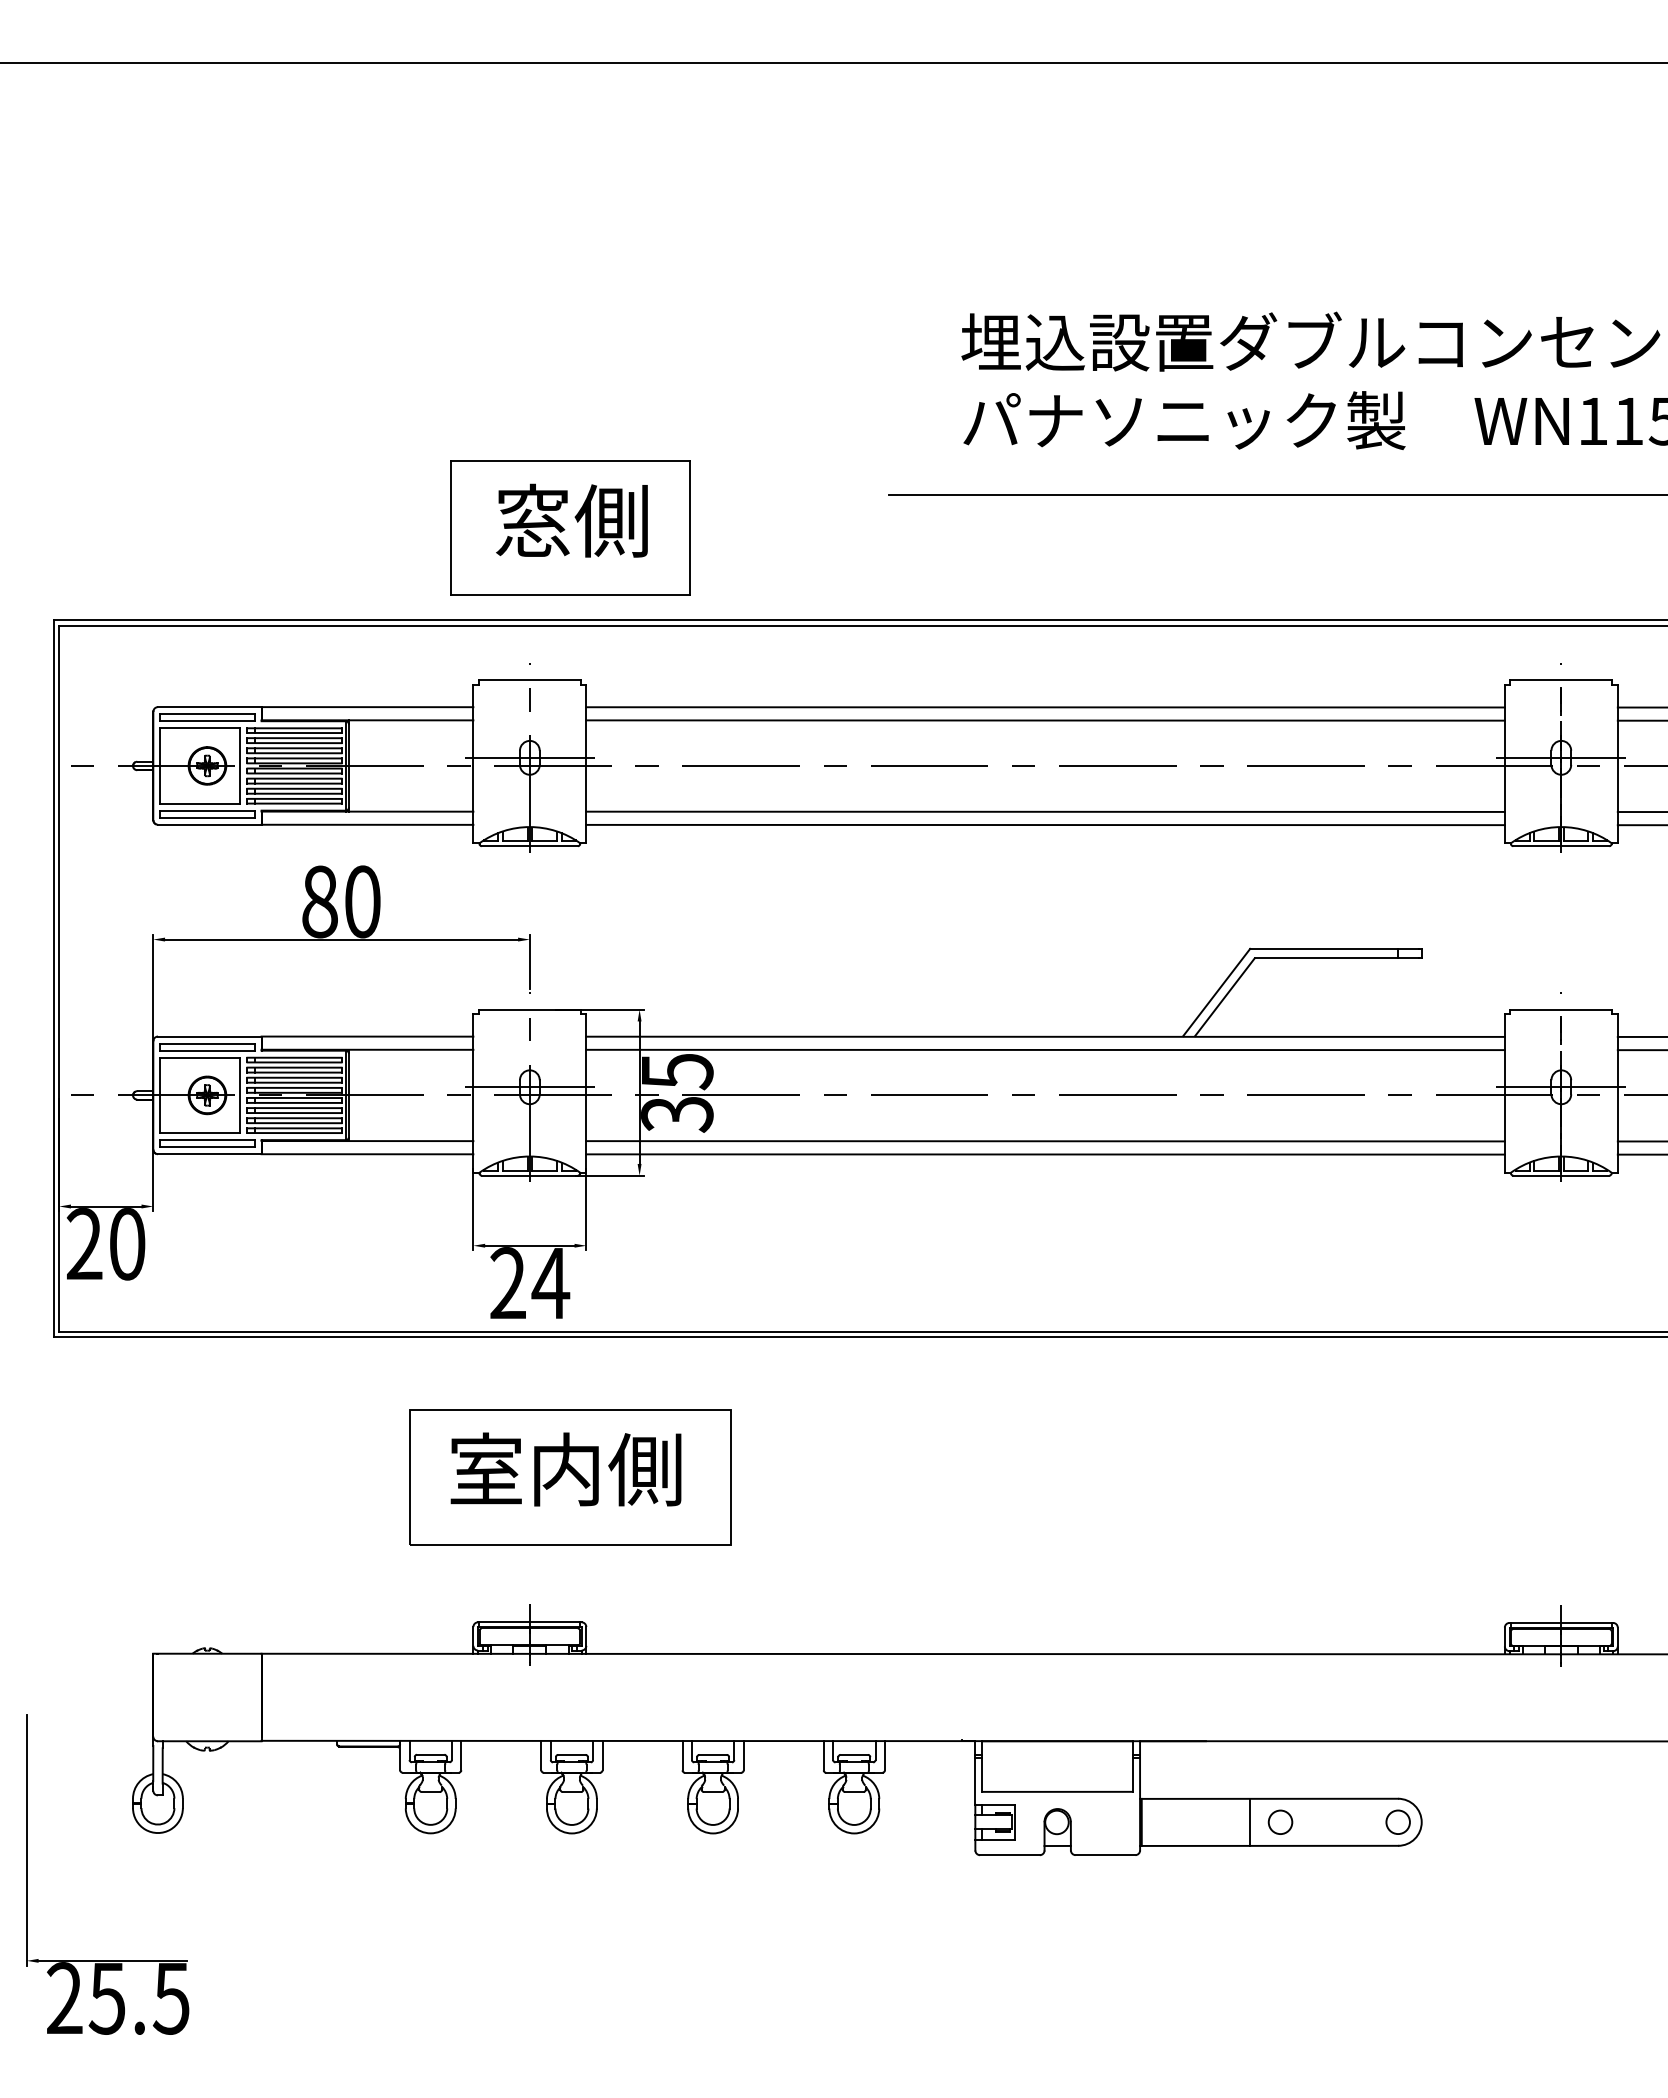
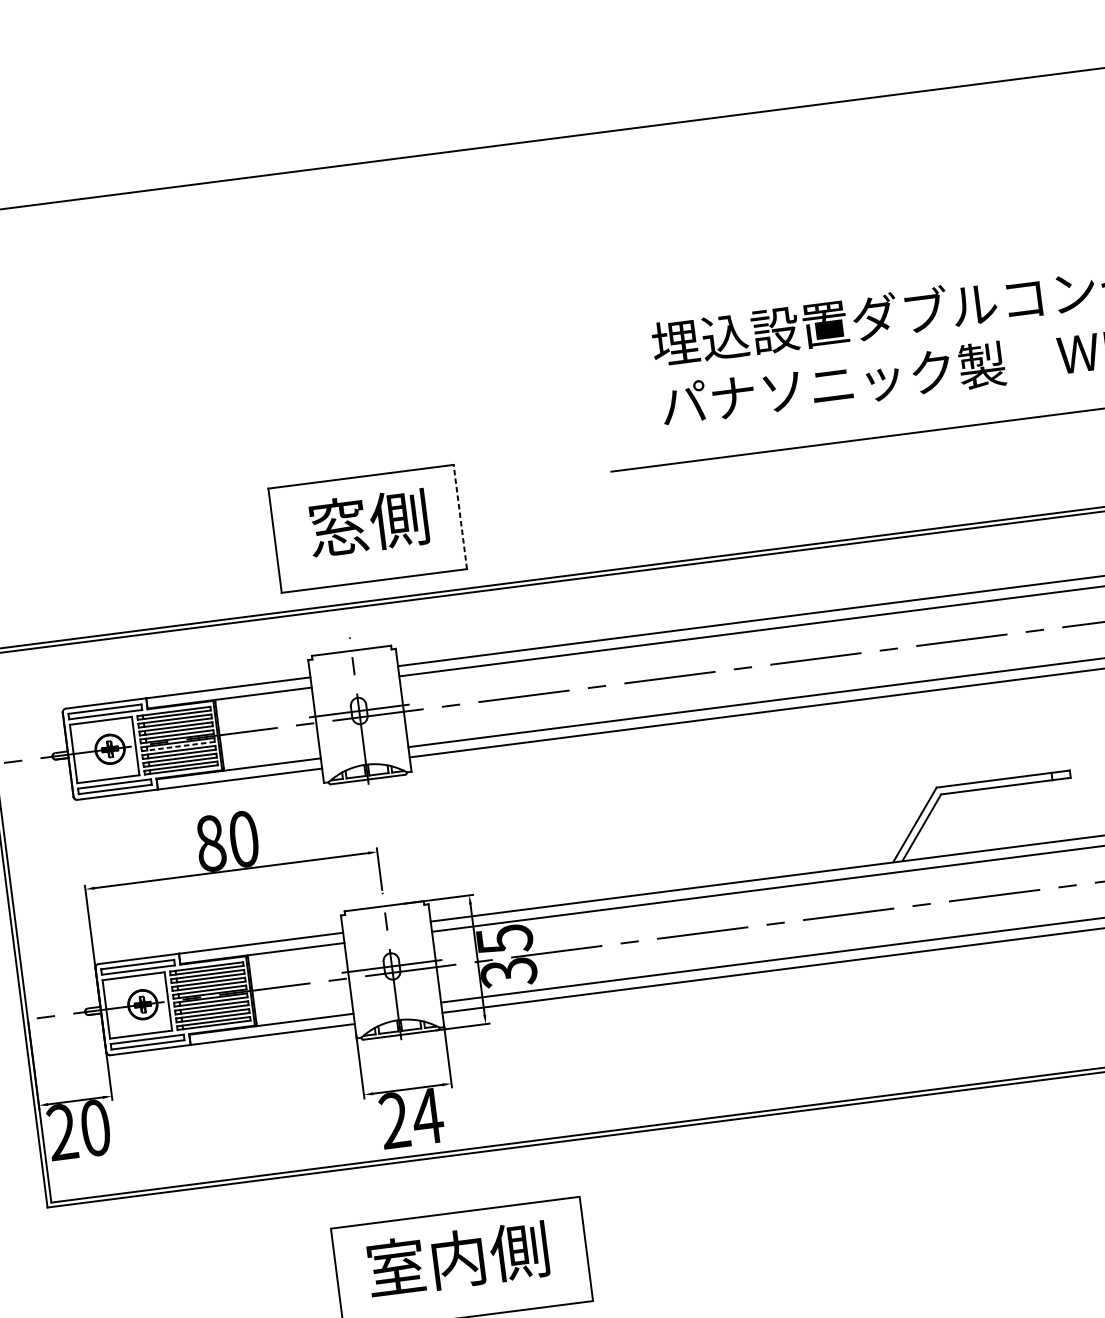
line: (689, 527) -> (460, 516), solid -> dashed
line: (294, 773) -> (178, 746), solid -> dashed

